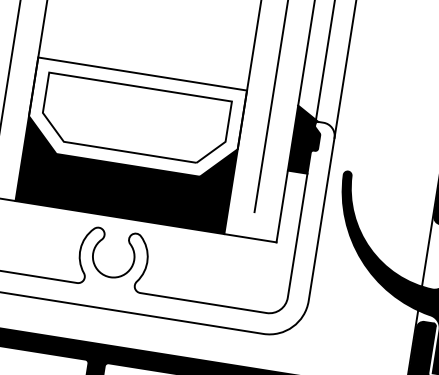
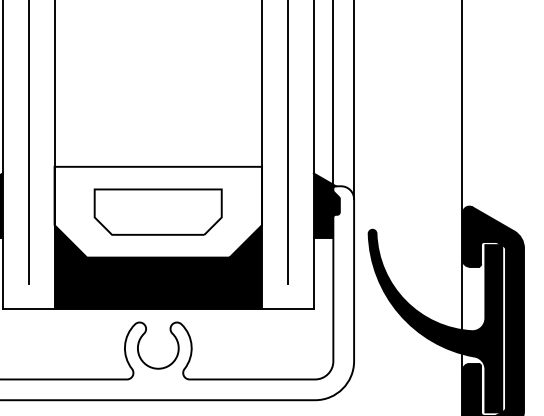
part: (134, 118) -> (157, 211), size x0.7

